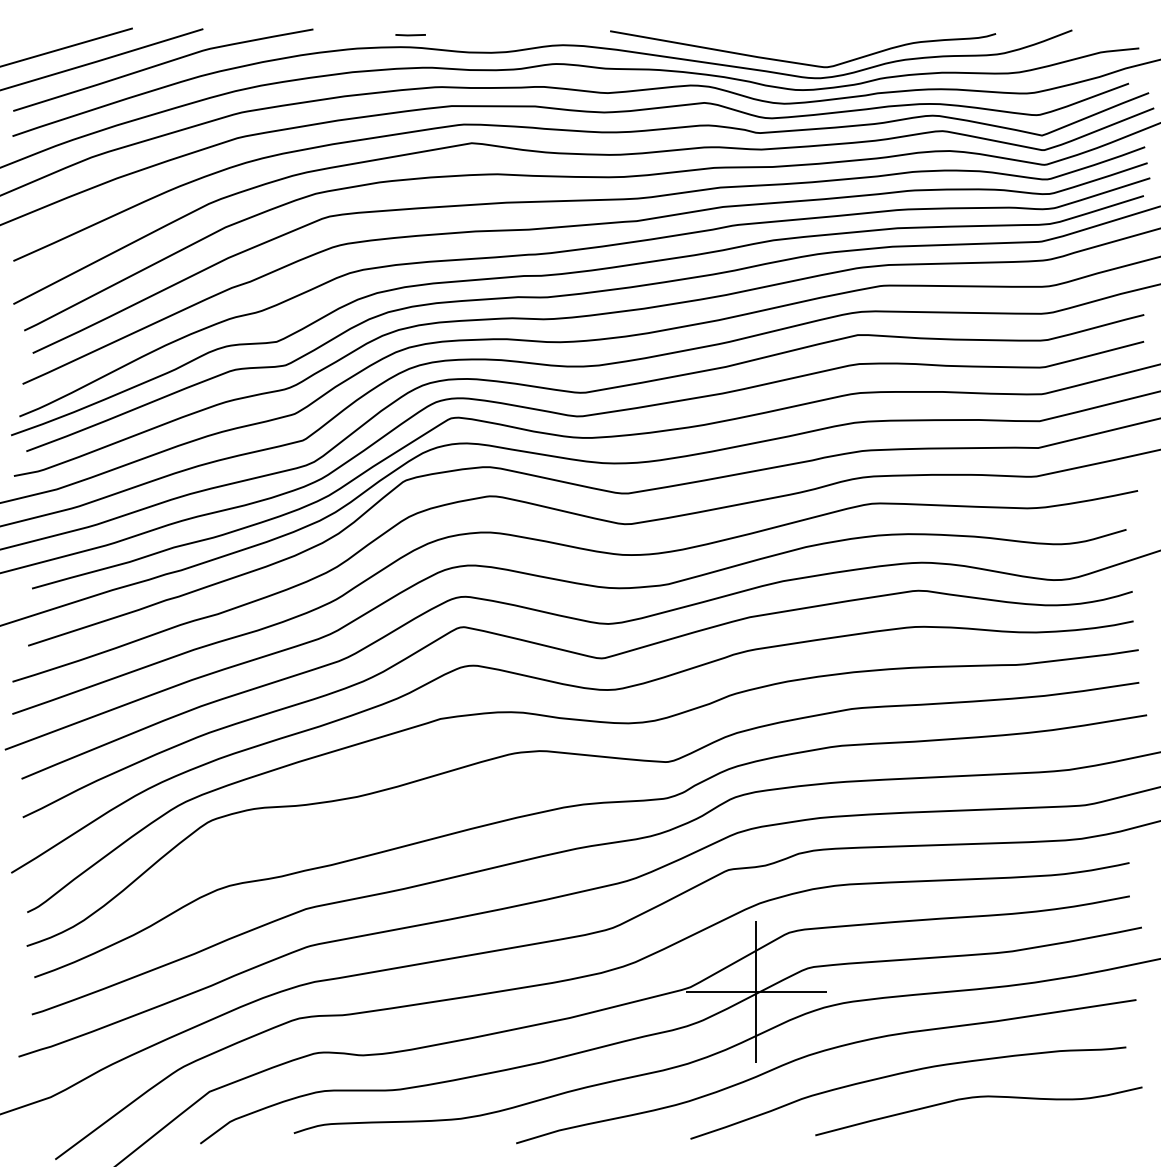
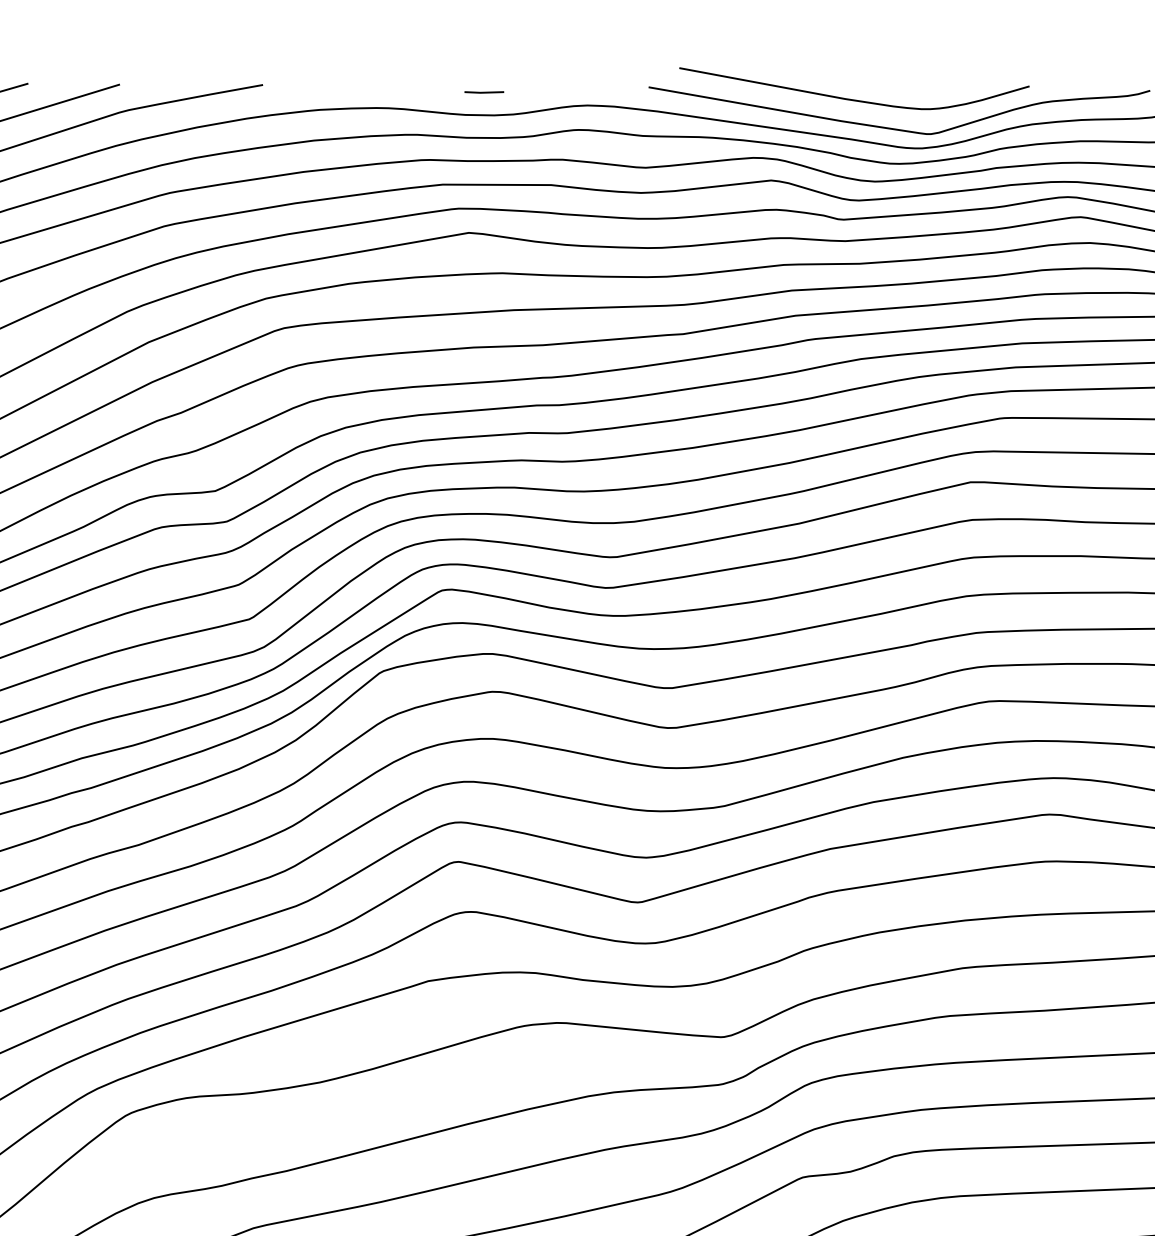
line: (410, 35) -> (484, 92), moved
curve: (764, 39) -> (849, 98), added

